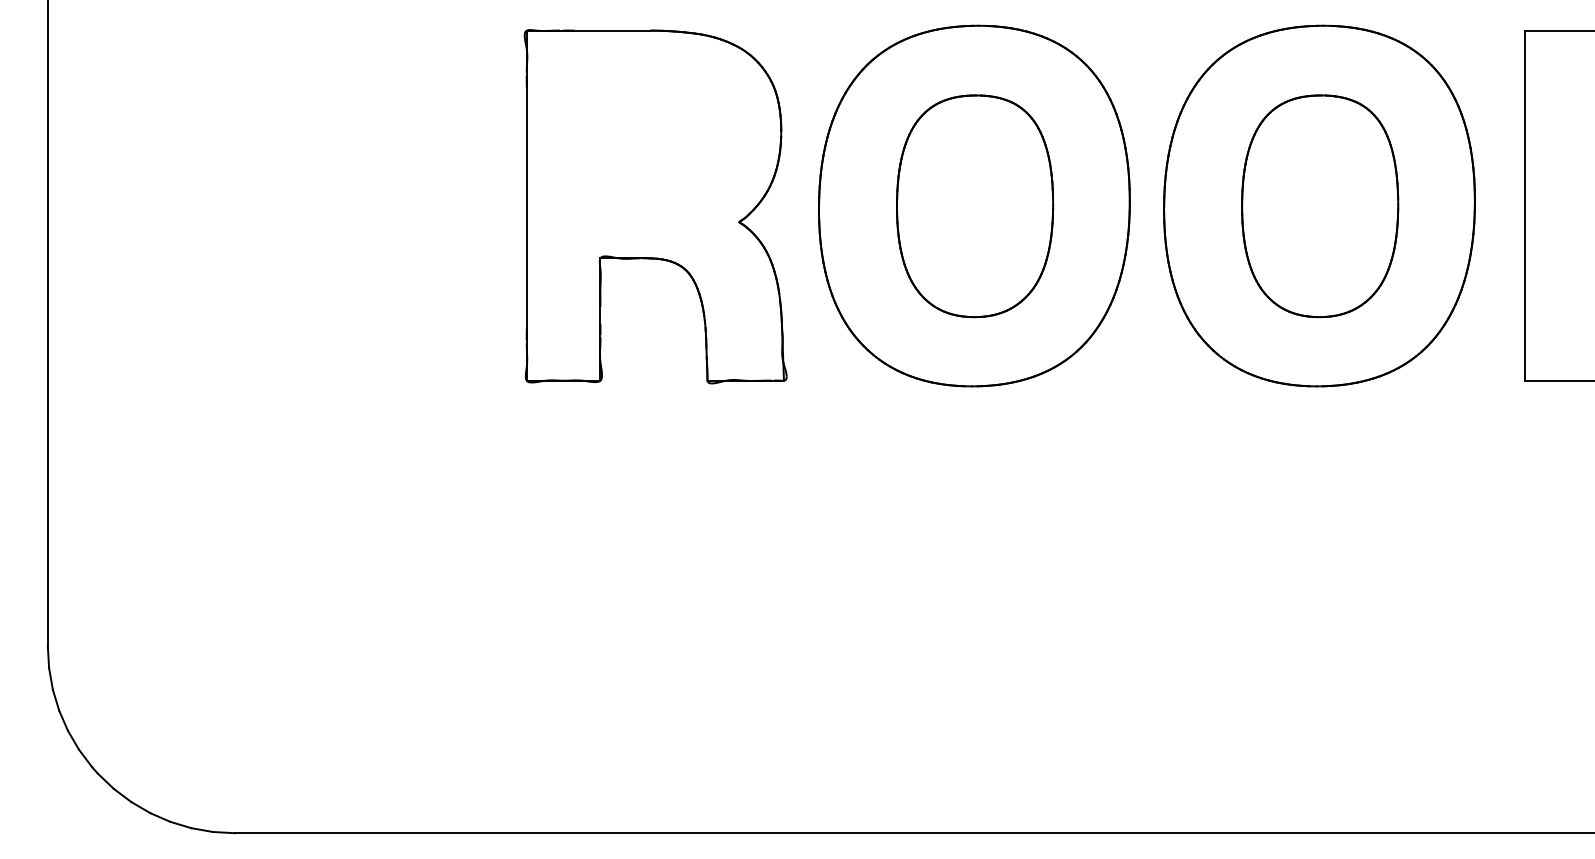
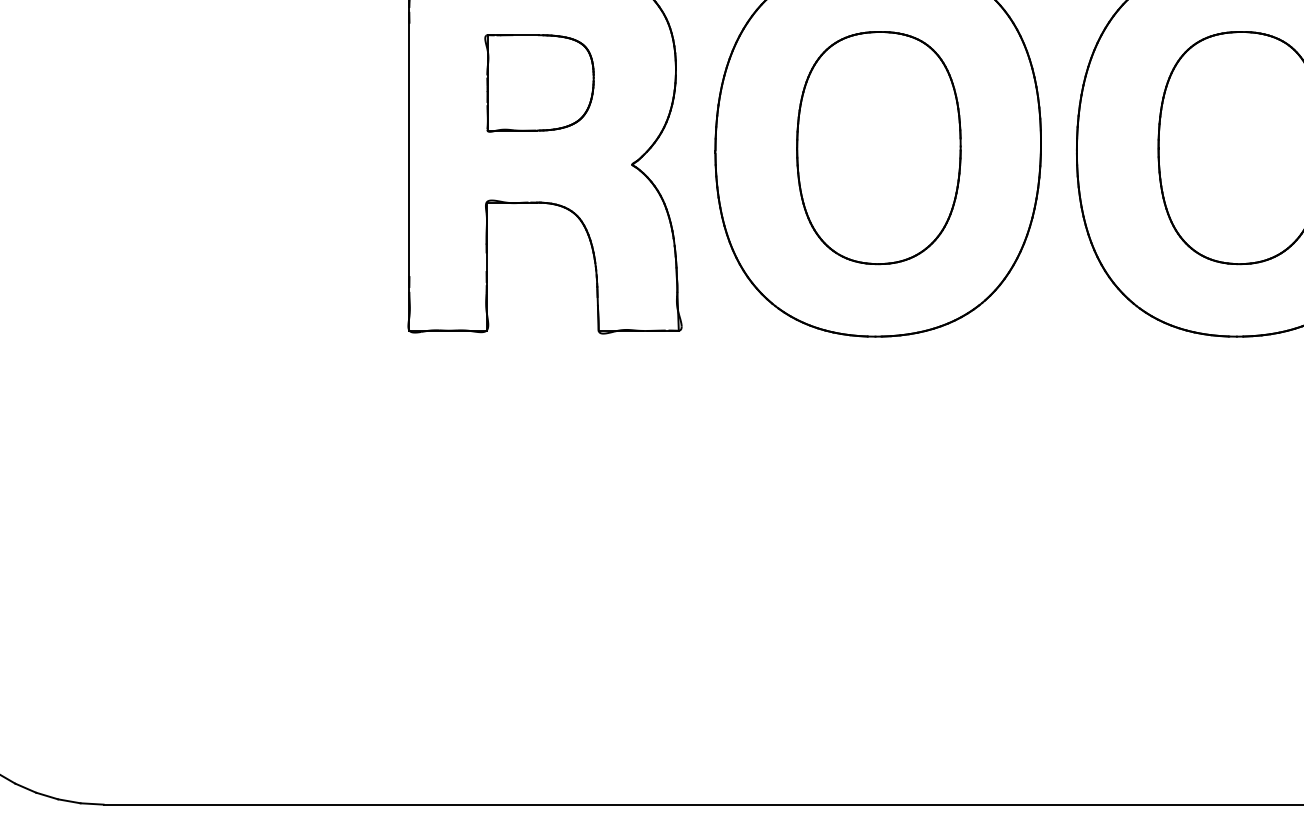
part: (650, 144) -> (539, 83), added

